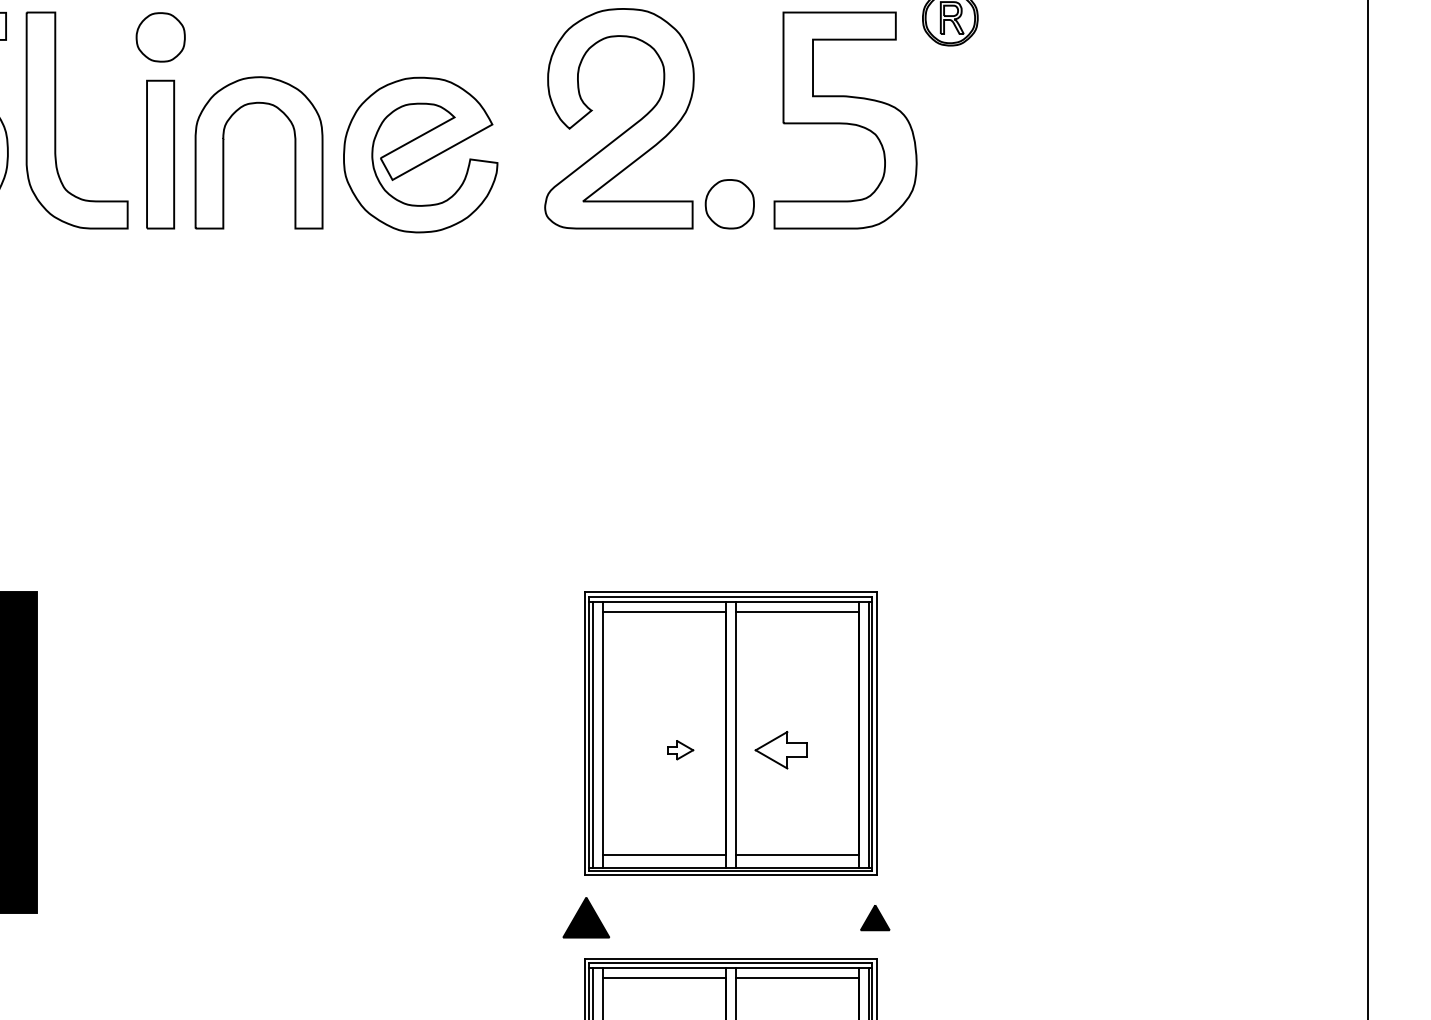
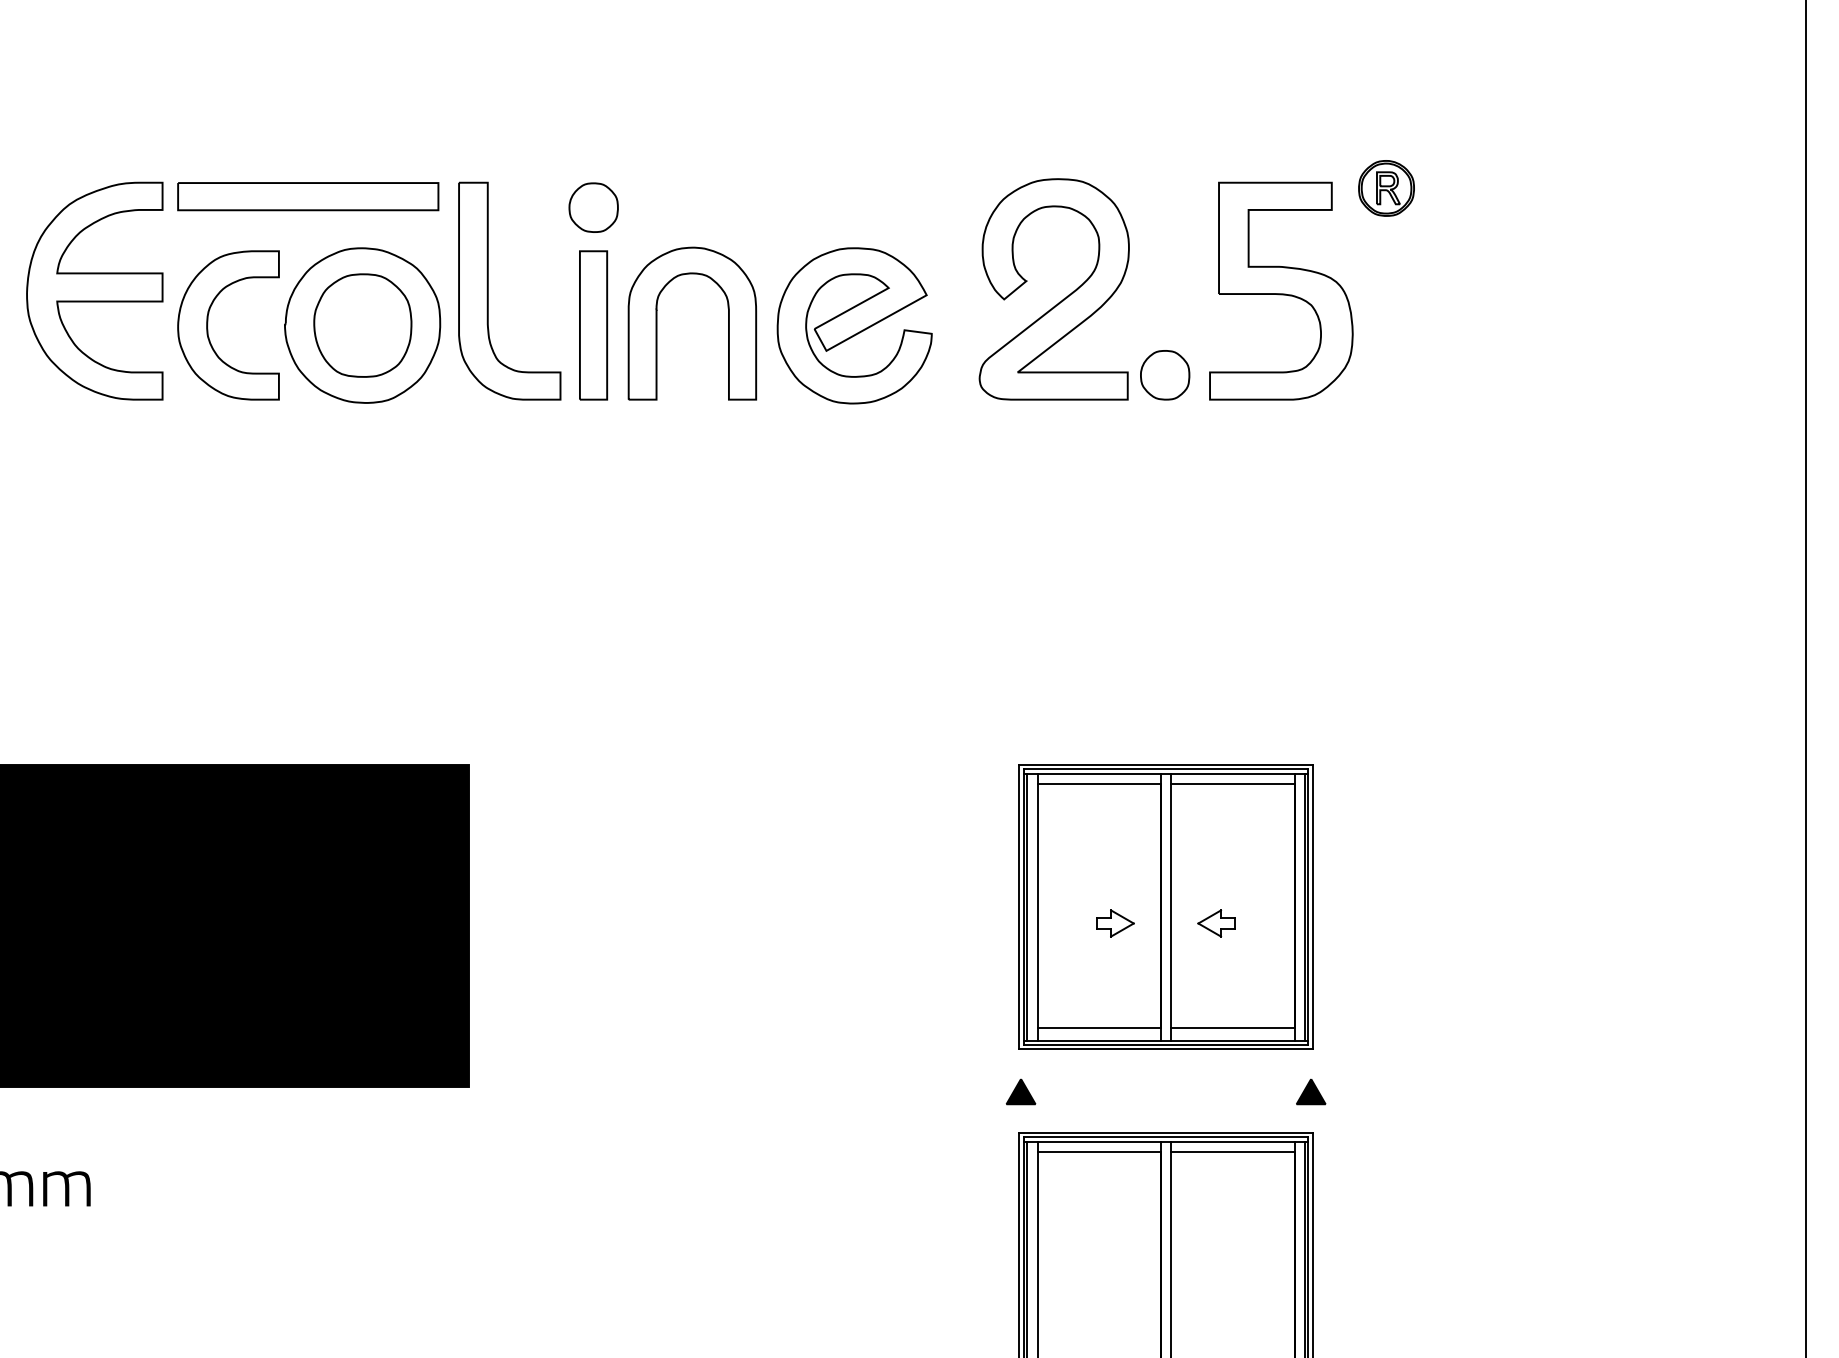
part: (680, 750) -> (1115, 923), size x1.43
part: (781, 750) -> (1216, 923), size x0.71
part: (585, 917) -> (1020, 1091), size x0.62

